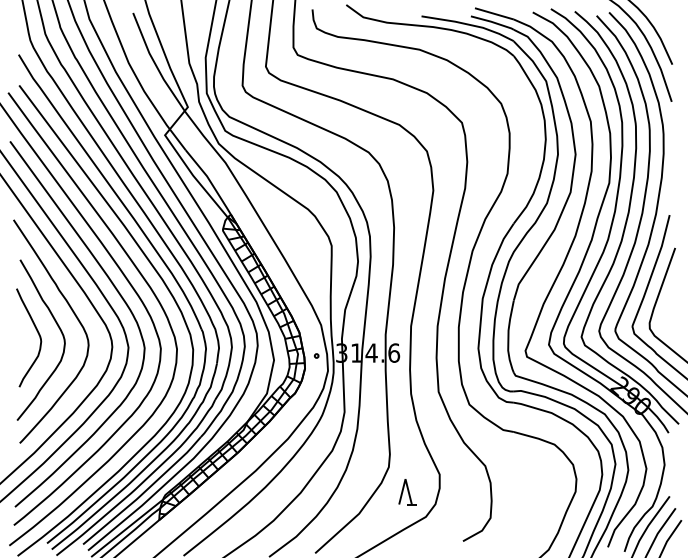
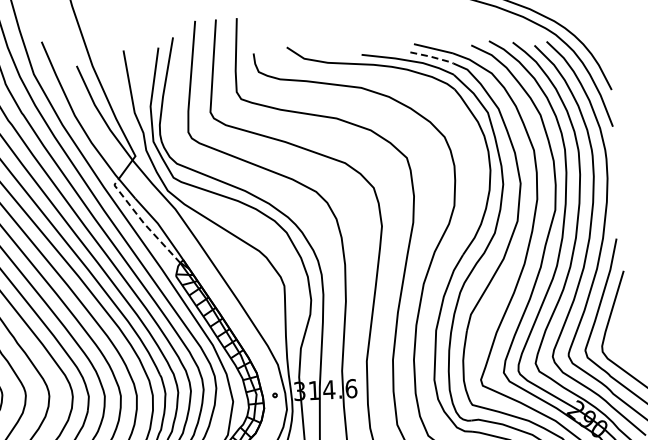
line: (493, 22) -> (432, 57), solid -> dashed
line: (192, 174) -> (143, 222), solid -> dashed

